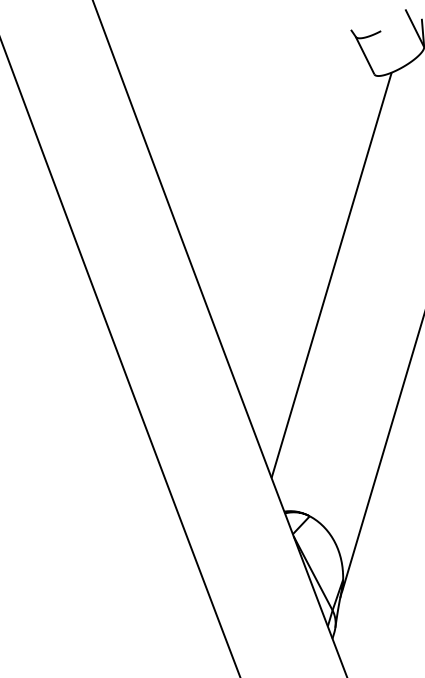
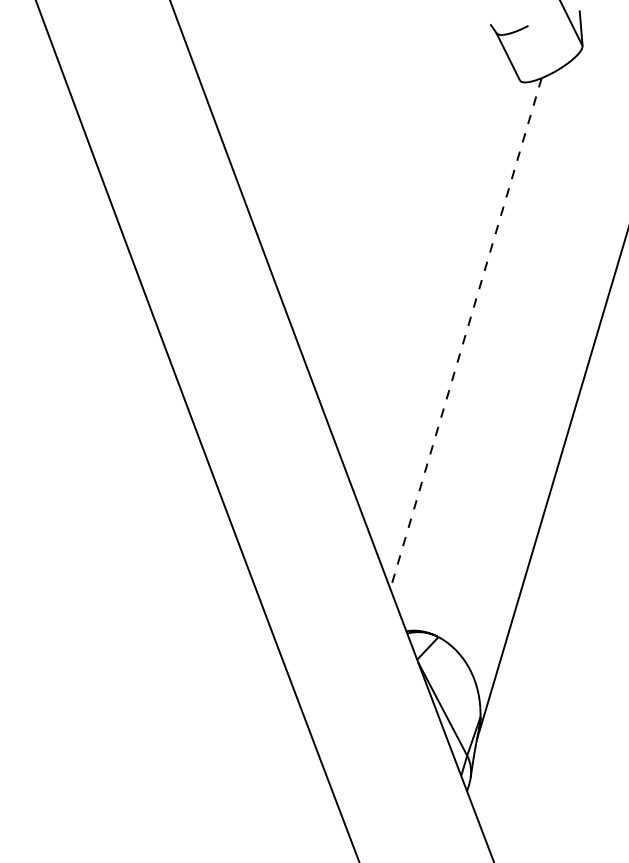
line: (331, 276) -> (465, 334), solid -> dashed

